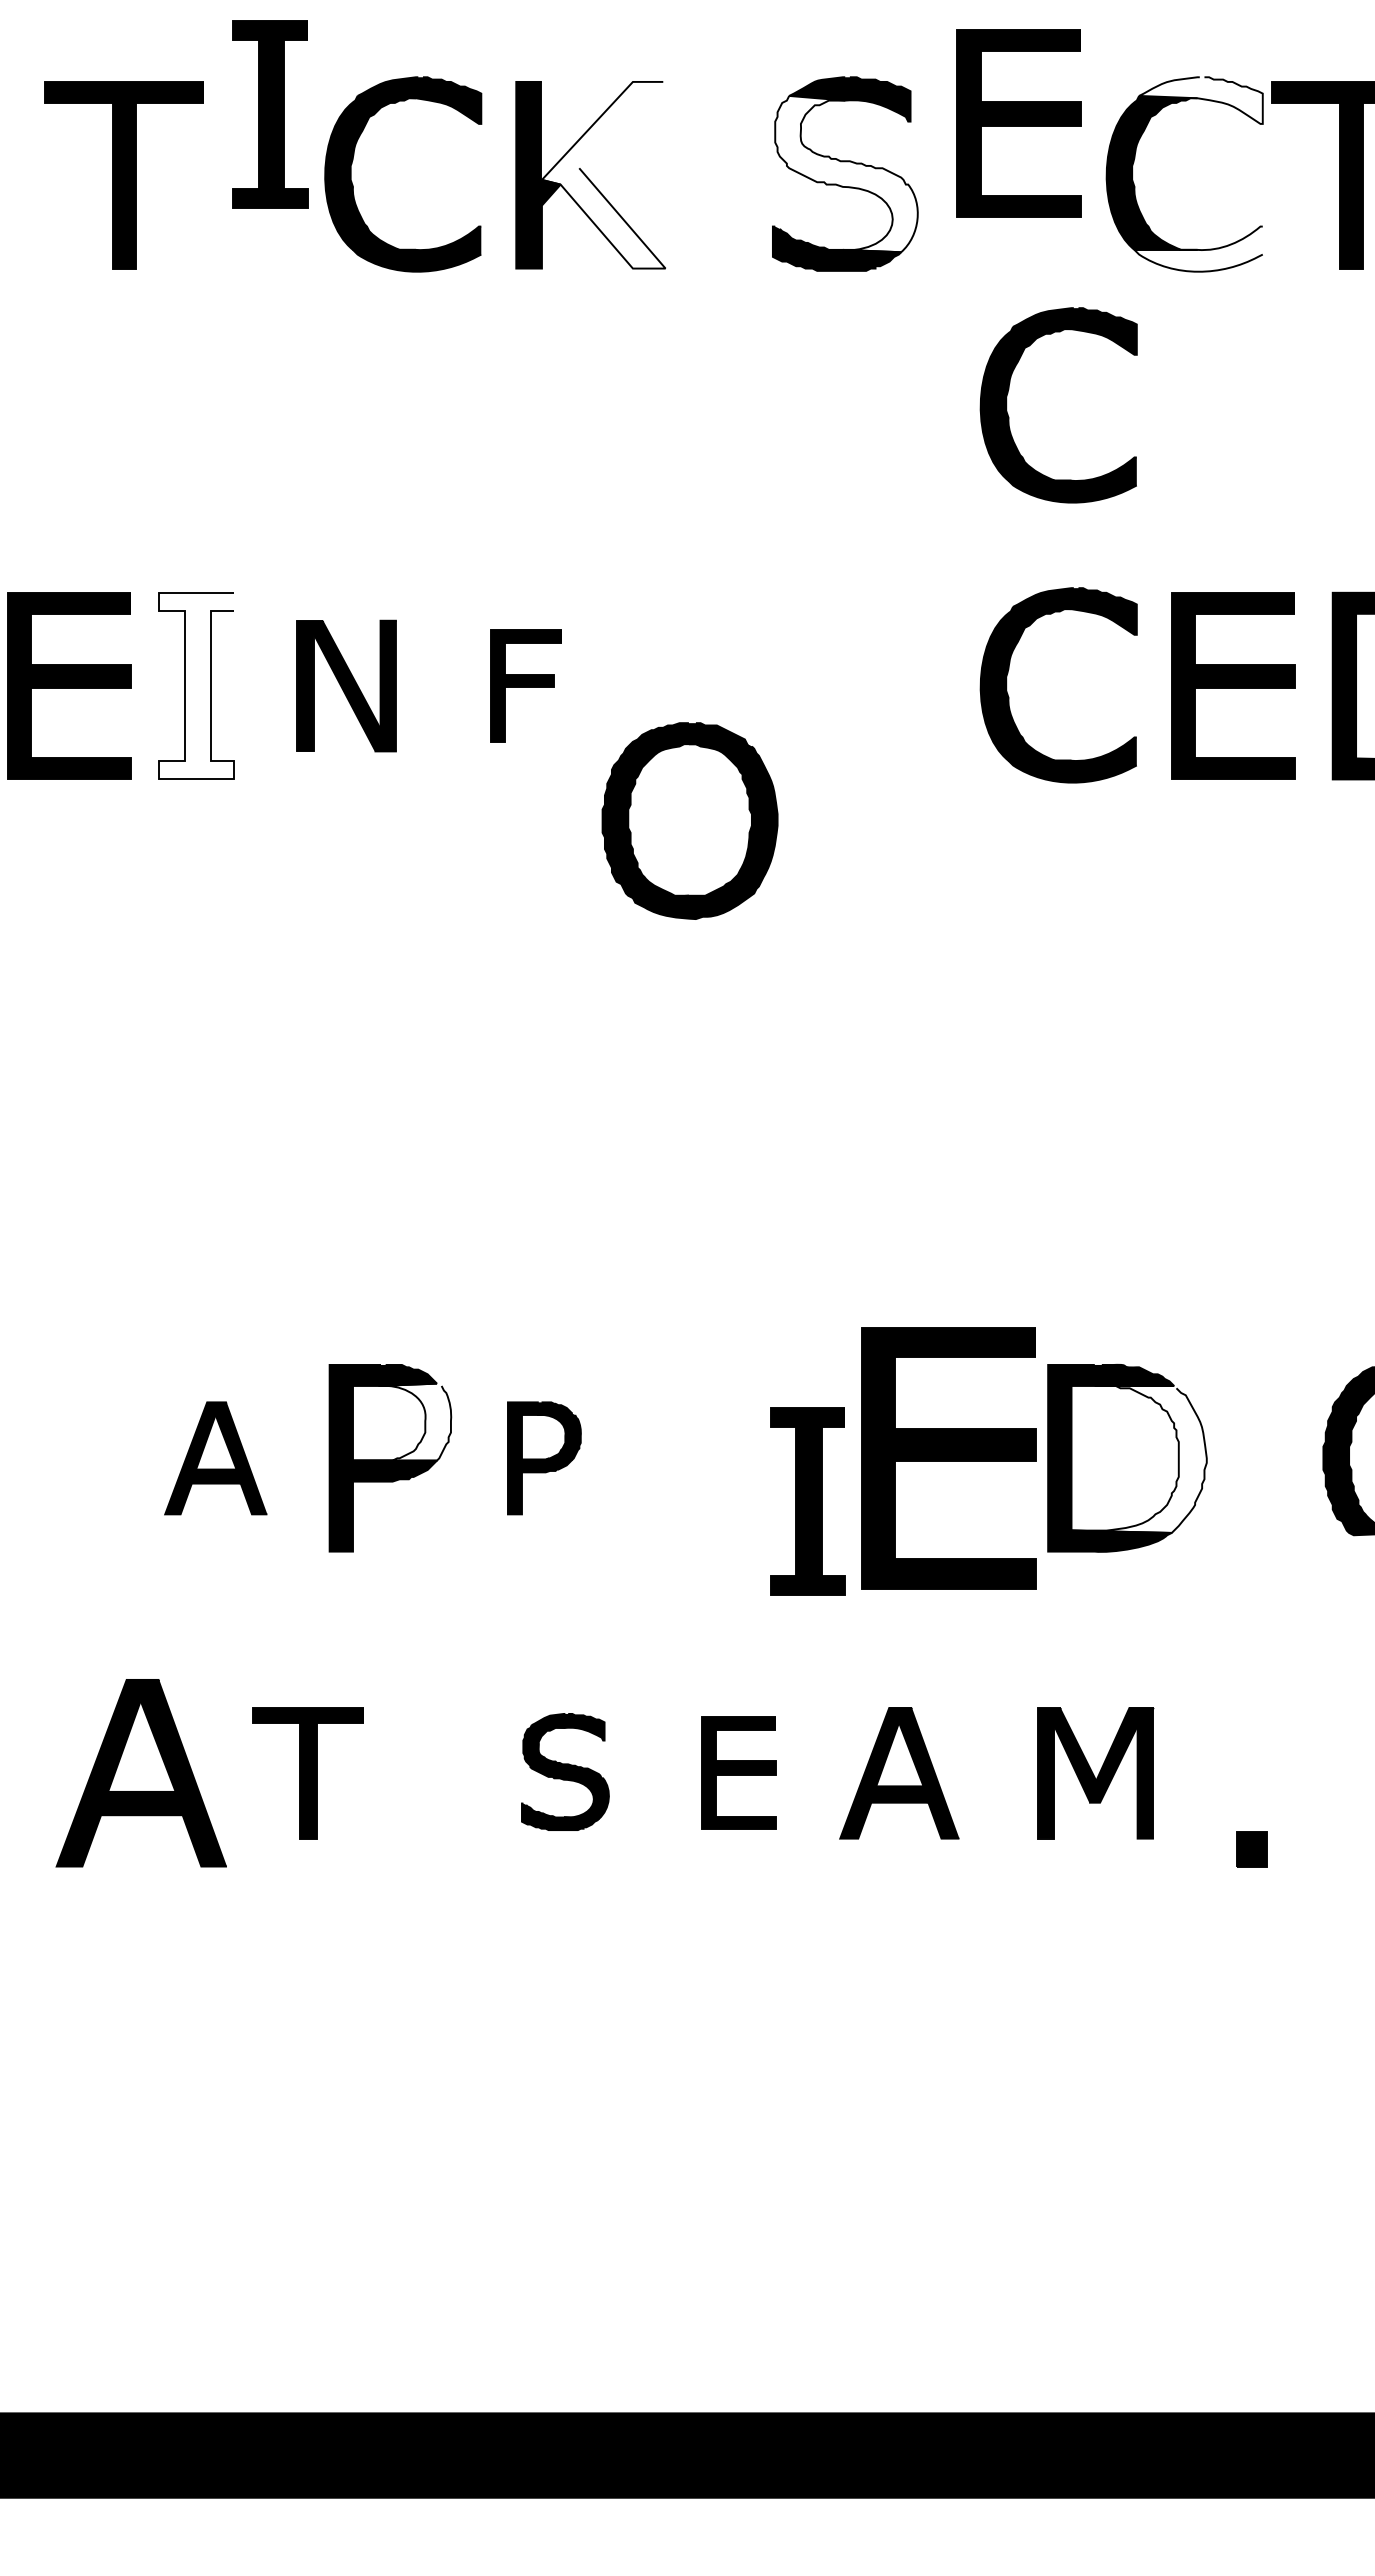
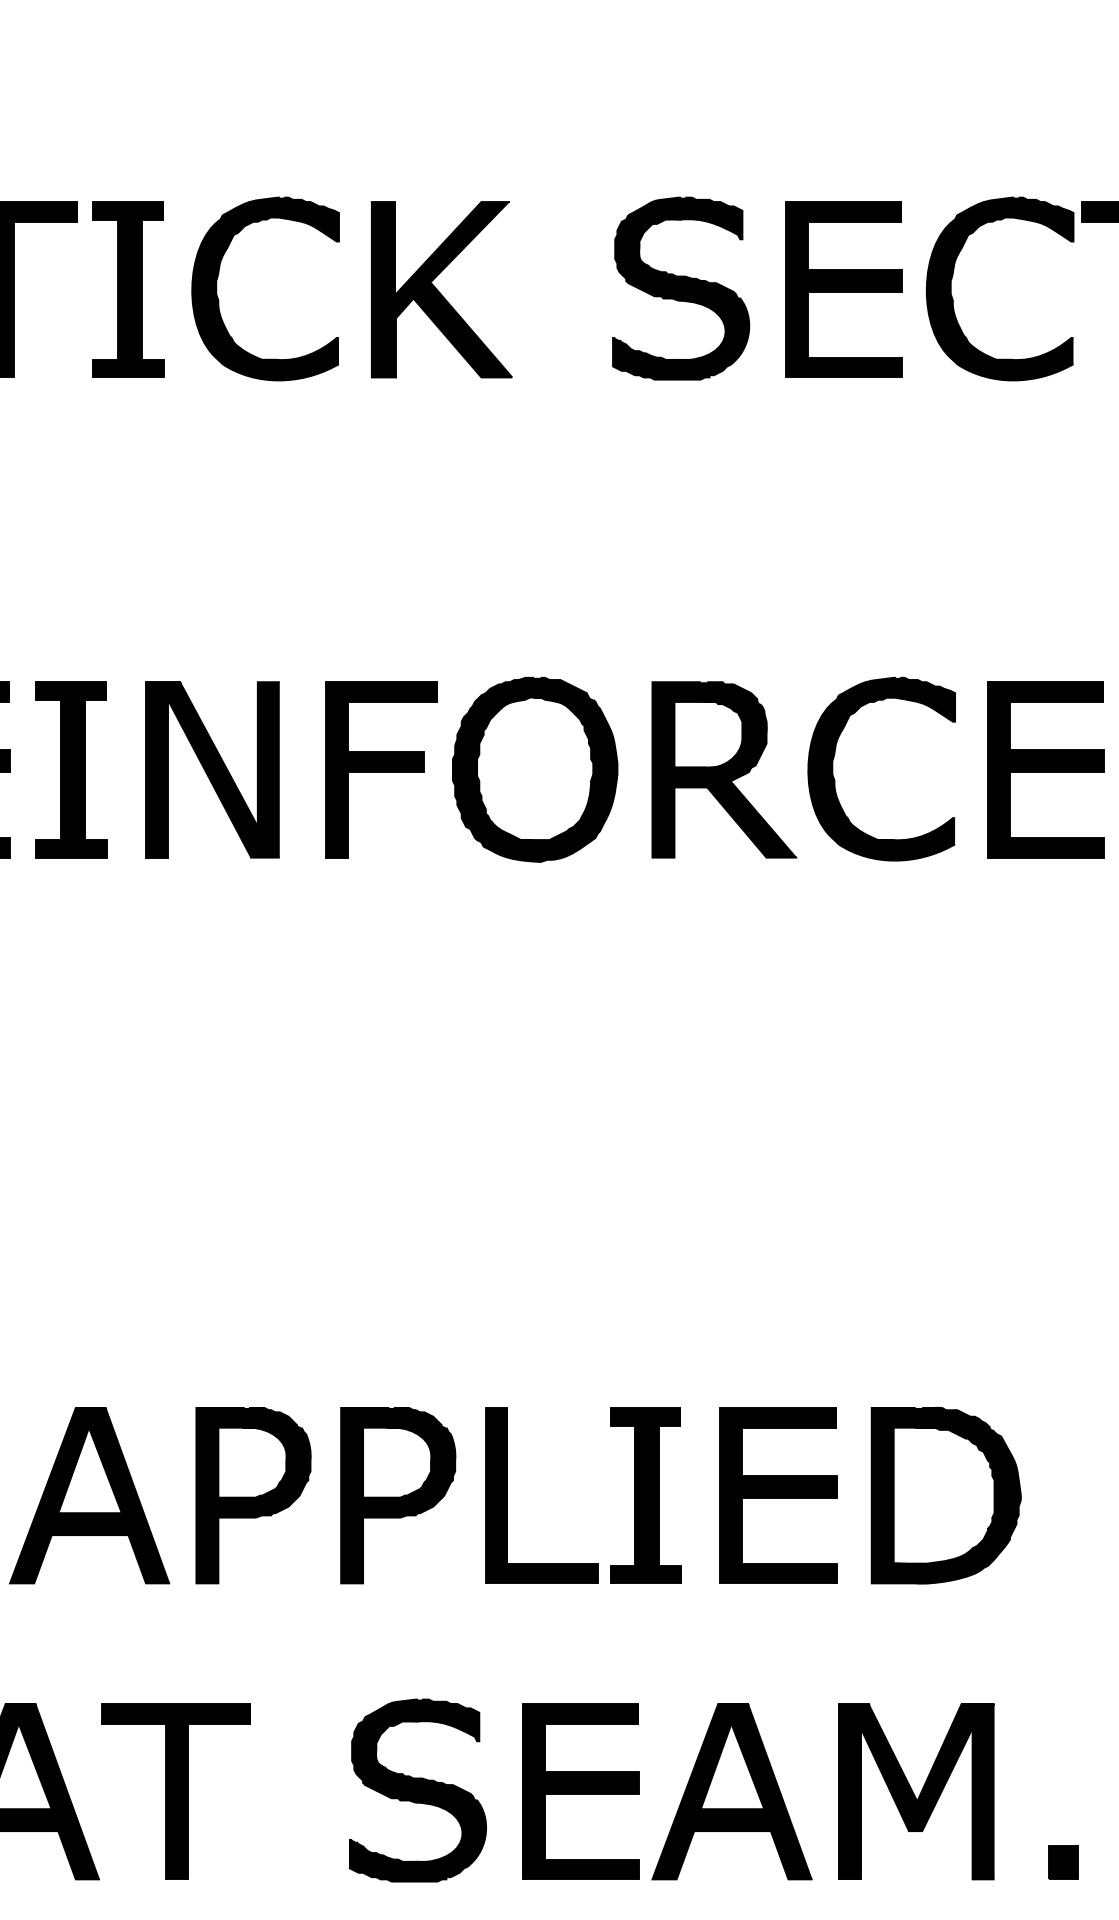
fill: (1200, 100) -> (1014, 219), added
part: (270, 114) -> (128, 289), moved
part: (1018, 123) -> (843, 289), moved
fill: (846, 173) -> (682, 288), added
fill: (603, 174) -> (453, 289), added
fill: (1198, 248) -> (1013, 358), added
part: (1009, 417) -> (835, 517), removed
fill: (196, 685) -> (71, 769), added
part: (346, 685) -> (212, 769), size x1.43
part: (525, 685) -> (380, 769), size x1.67
part: (891, 685) -> (724, 769), added
part: (689, 820) -> (534, 769), moved
fill: (401, 1421) -> (263, 1461), added
part: (215, 1458) -> (89, 1495), size x1.67
part: (544, 1458) -> (398, 1495), size x1.67
part: (660, 1458) -> (507, 1495), added
part: (948, 1458) -> (778, 1495), size x0.71
fill: (1138, 1458) -> (956, 1495), added
part: (807, 1501) -> (645, 1495), moved
part: (565, 1771) -> (418, 1790), size x1.67
part: (307, 1773) -> (175, 1791), size x1.43
part: (738, 1773) -> (580, 1791), size x1.67
part: (899, 1773) -> (732, 1791), size x1.43
part: (1095, 1773) -> (916, 1791), size x1.43

